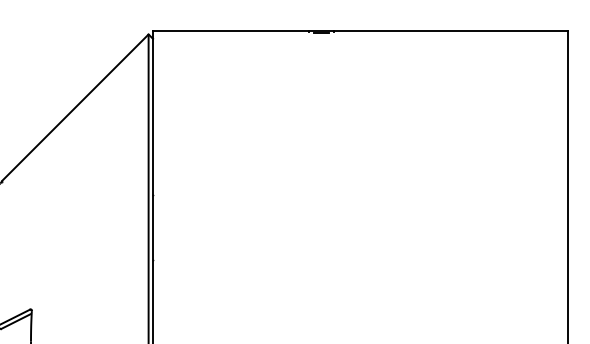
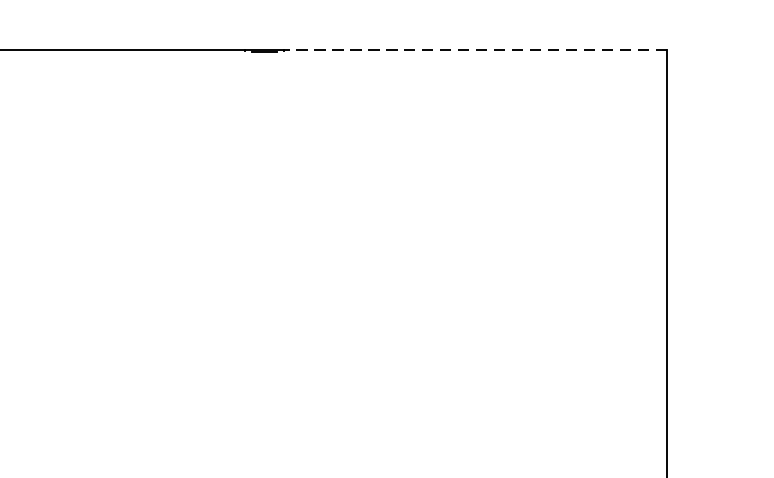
line: (450, 31) -> (475, 50), solid -> dashed

